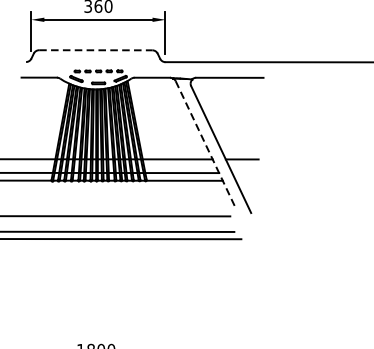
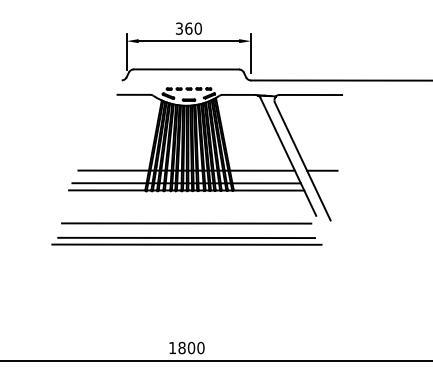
line: (95, 50) -> (186, 69), dashed -> solid
line: (205, 145) -> (288, 157), dashed -> solid

